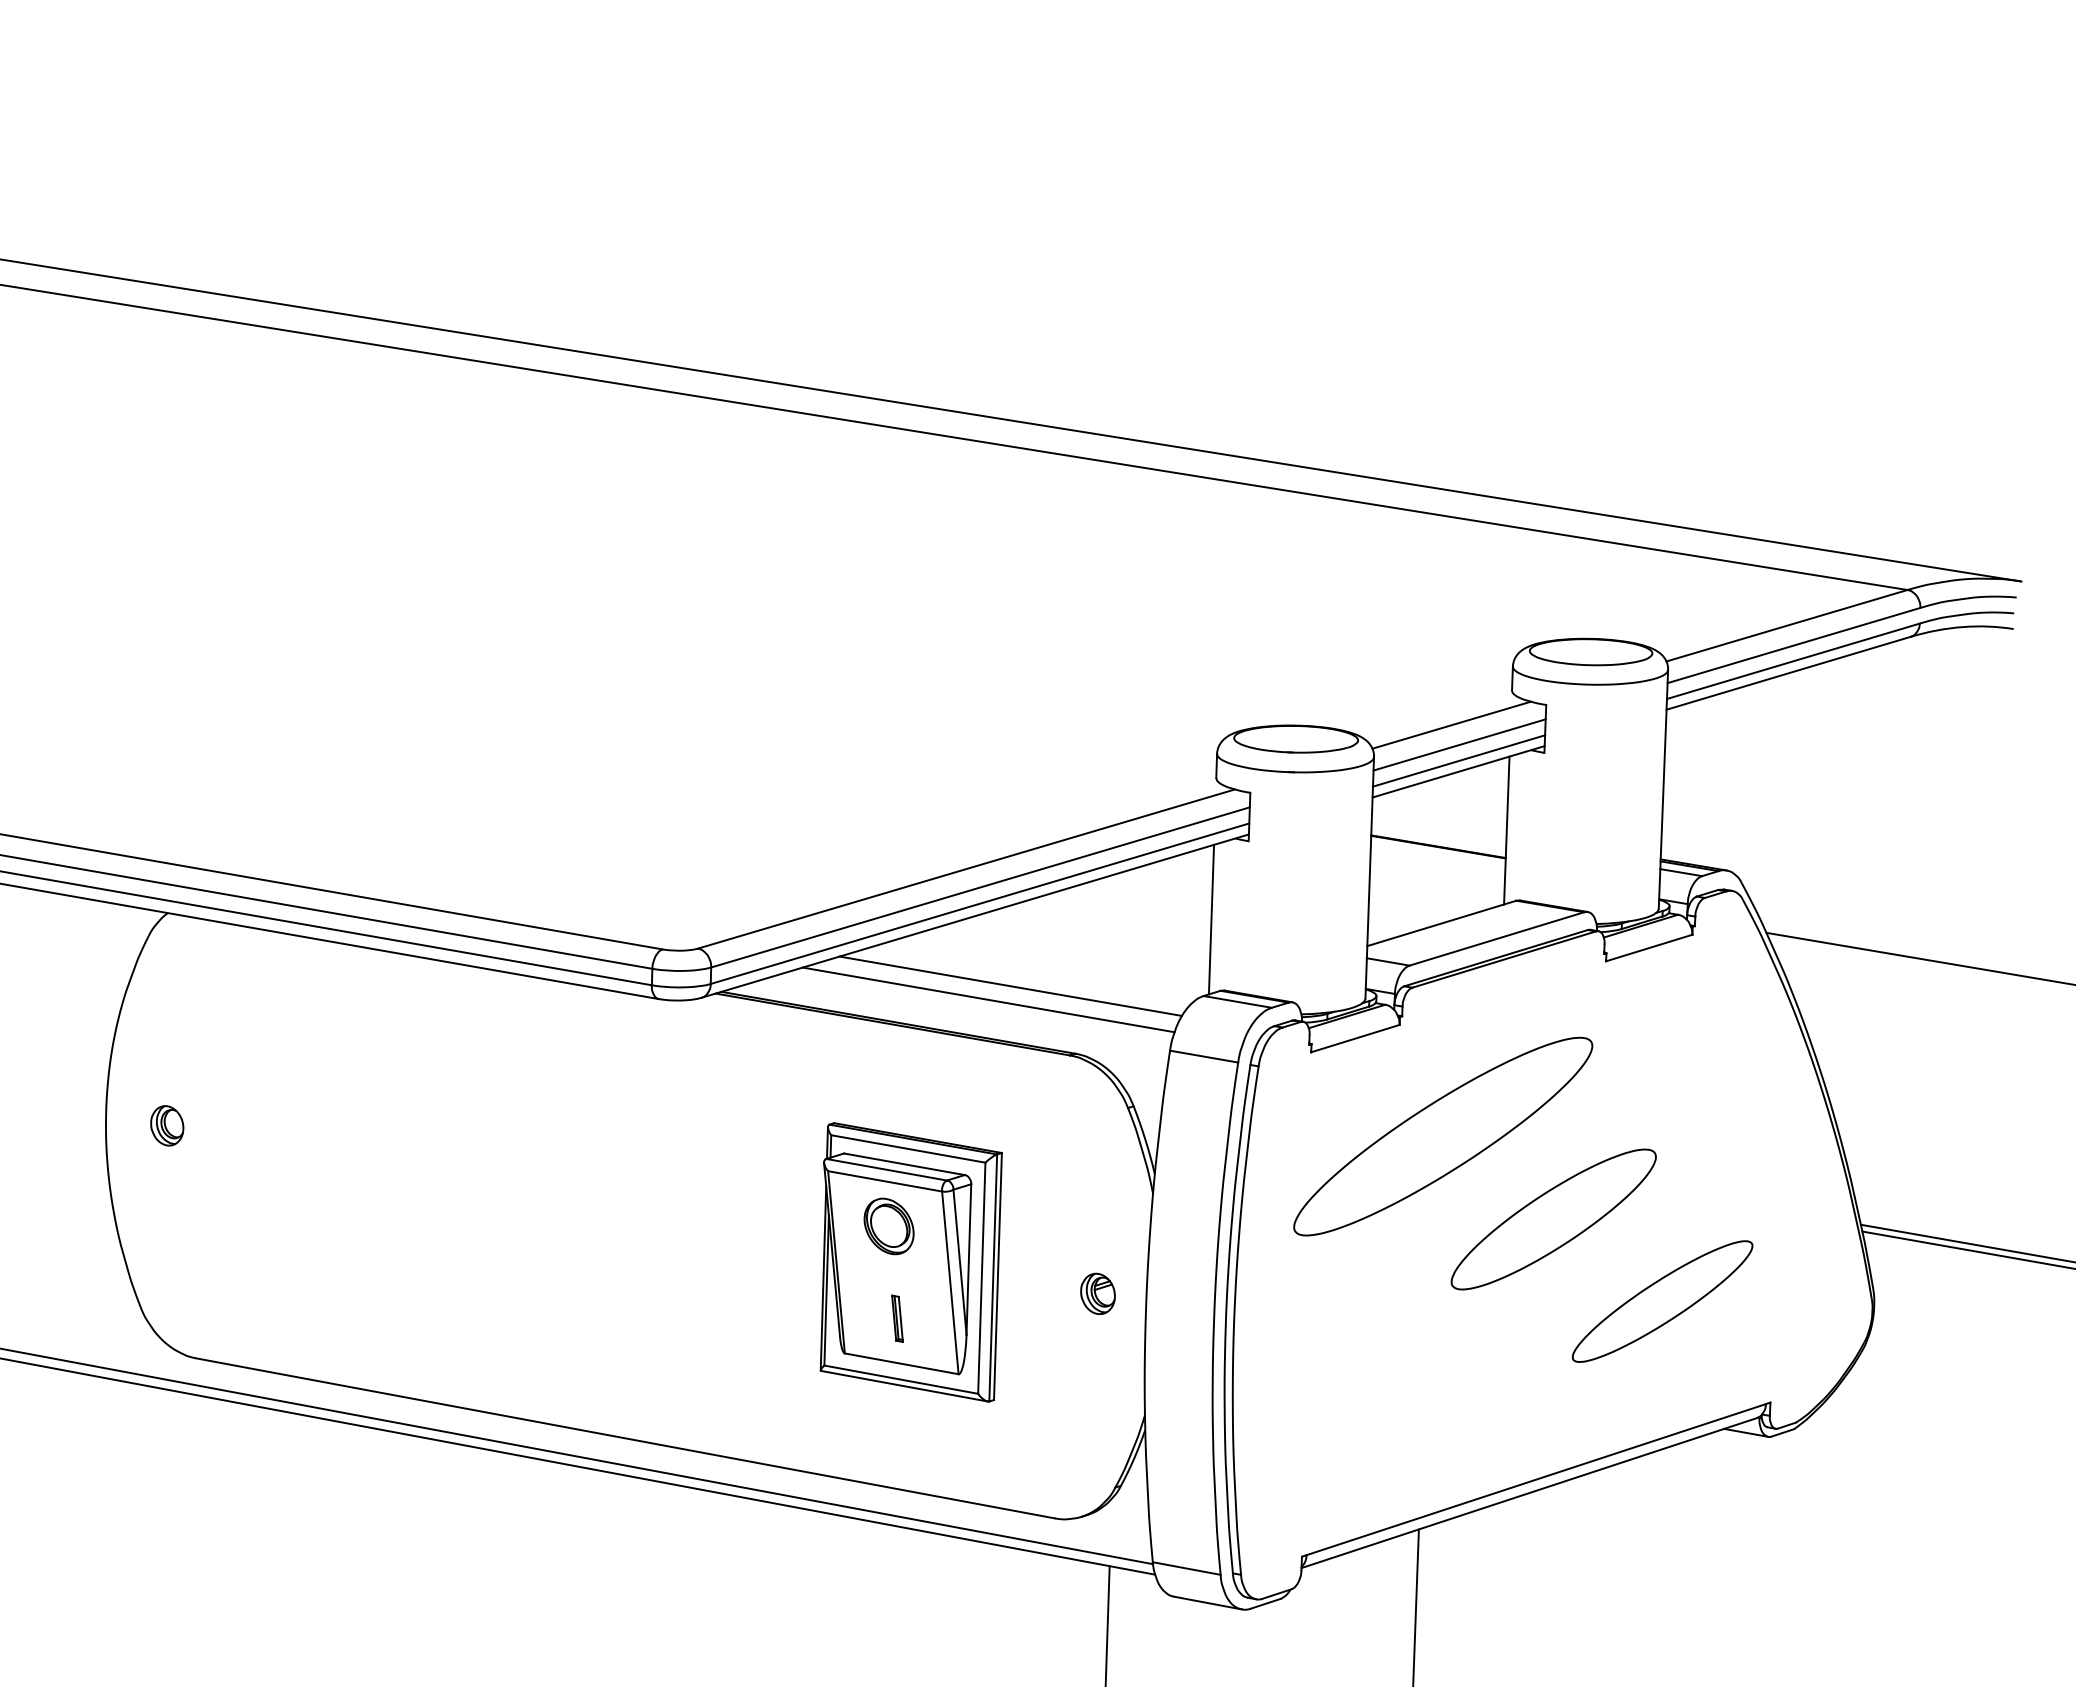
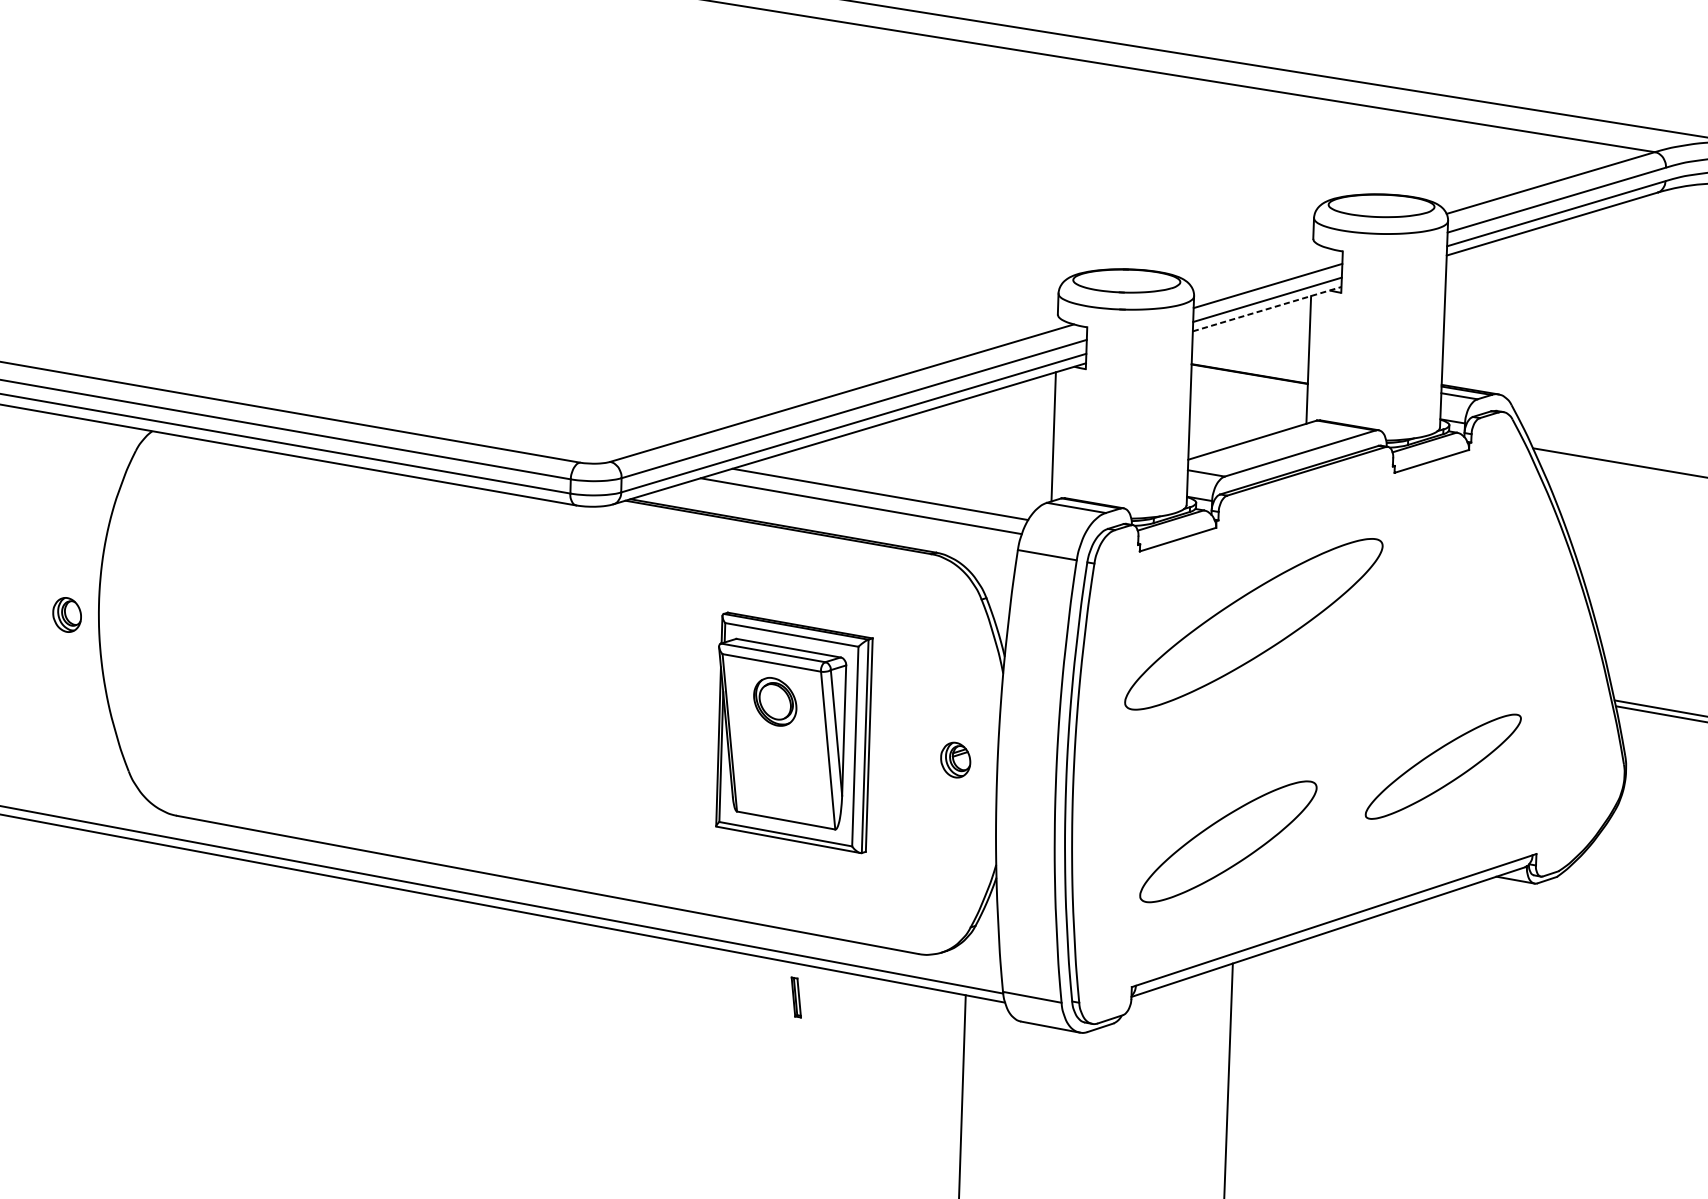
line: (1451, 724) -> (1261, 268), removed
line: (1458, 771) -> (1267, 308), solid -> dashed
part: (167, 1125) -> (67, 614), moved
part: (1553, 1219) -> (1228, 841), moved
part: (897, 1318) -> (796, 997), moved

